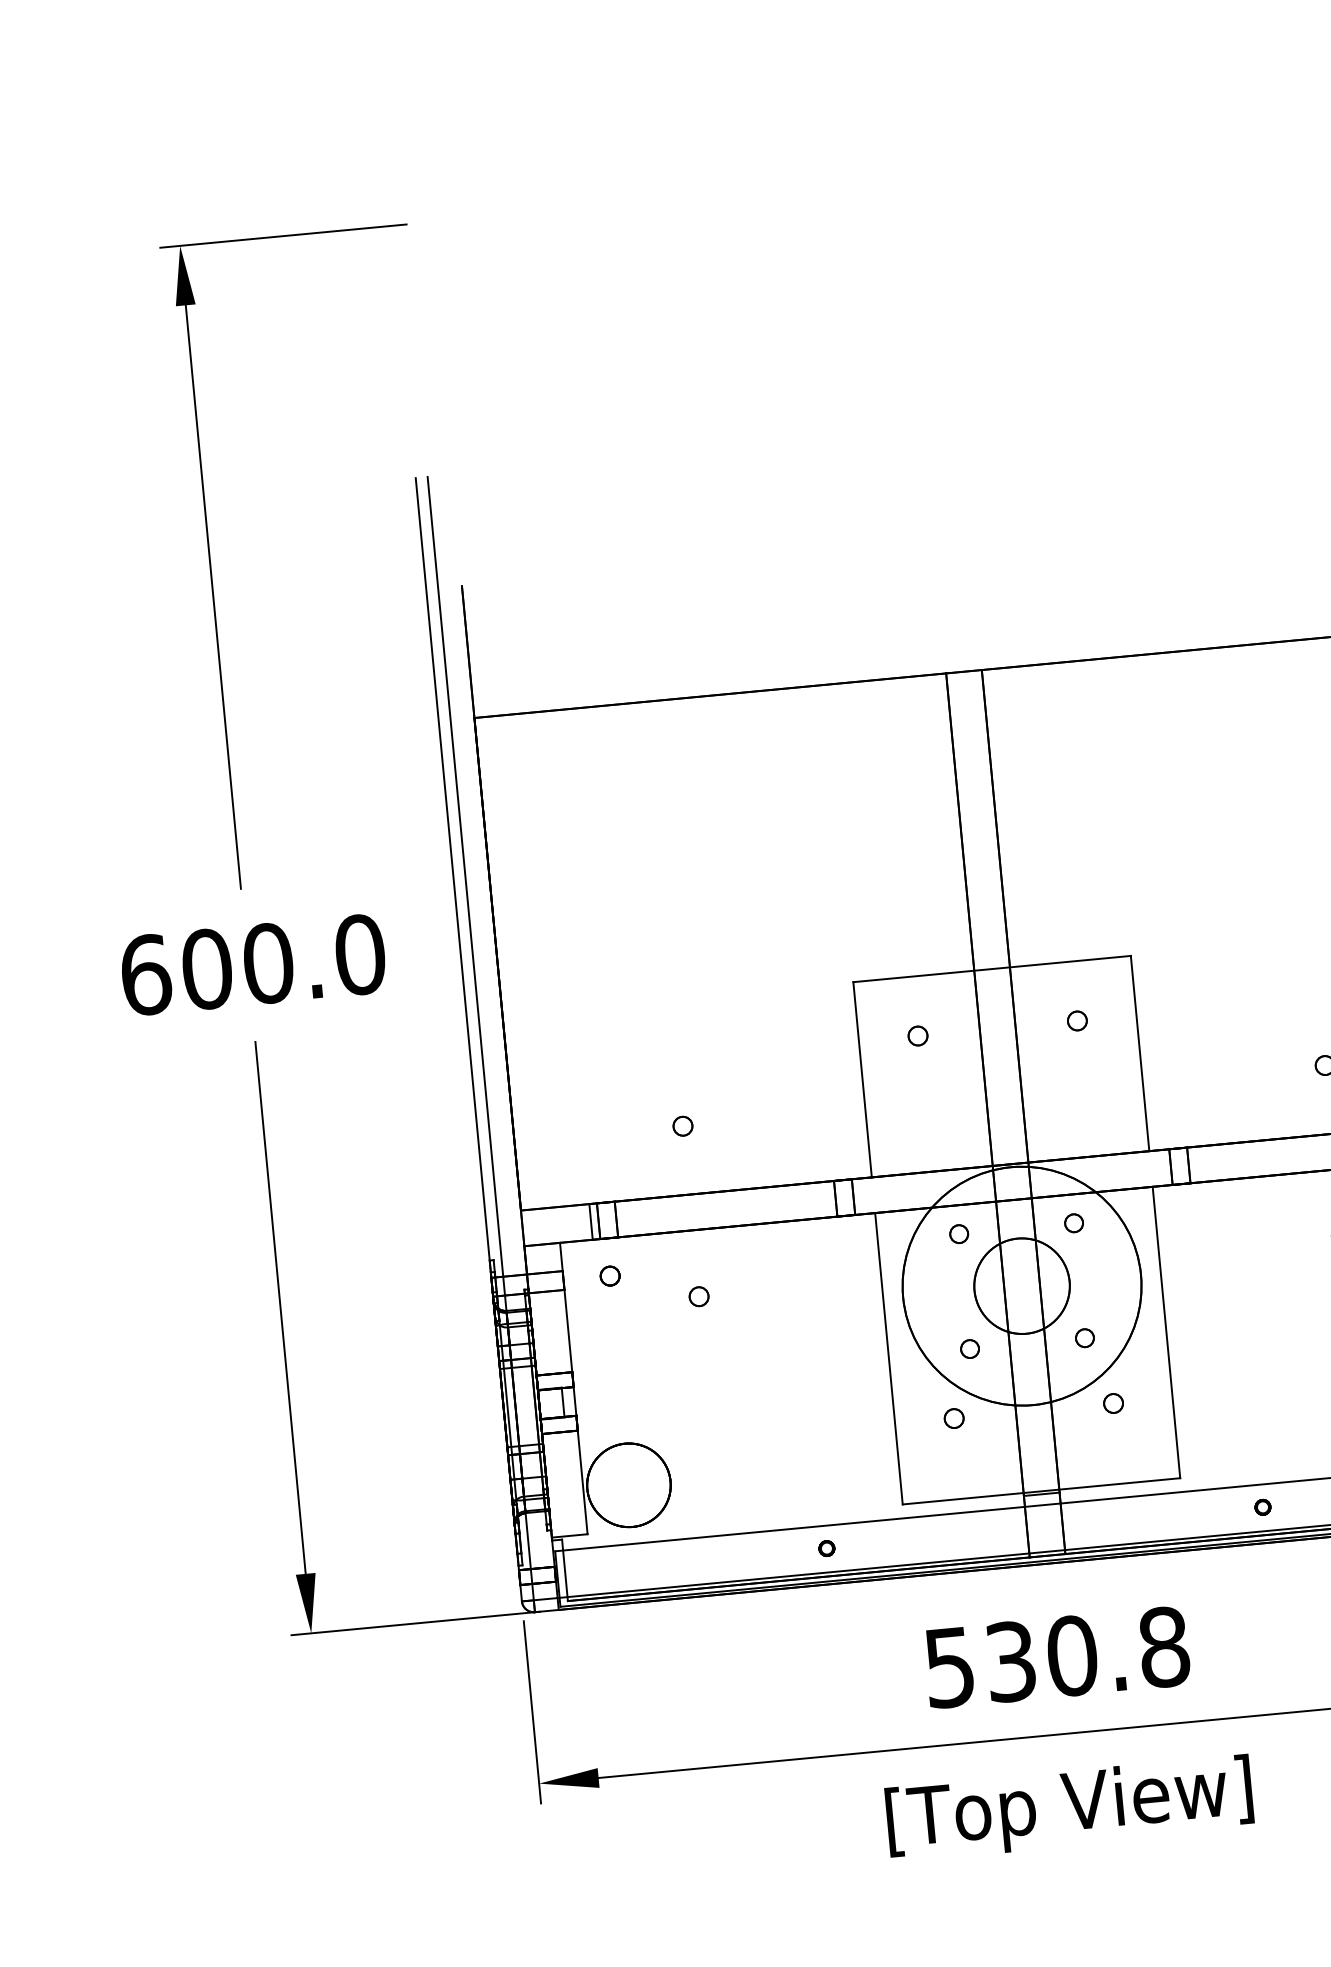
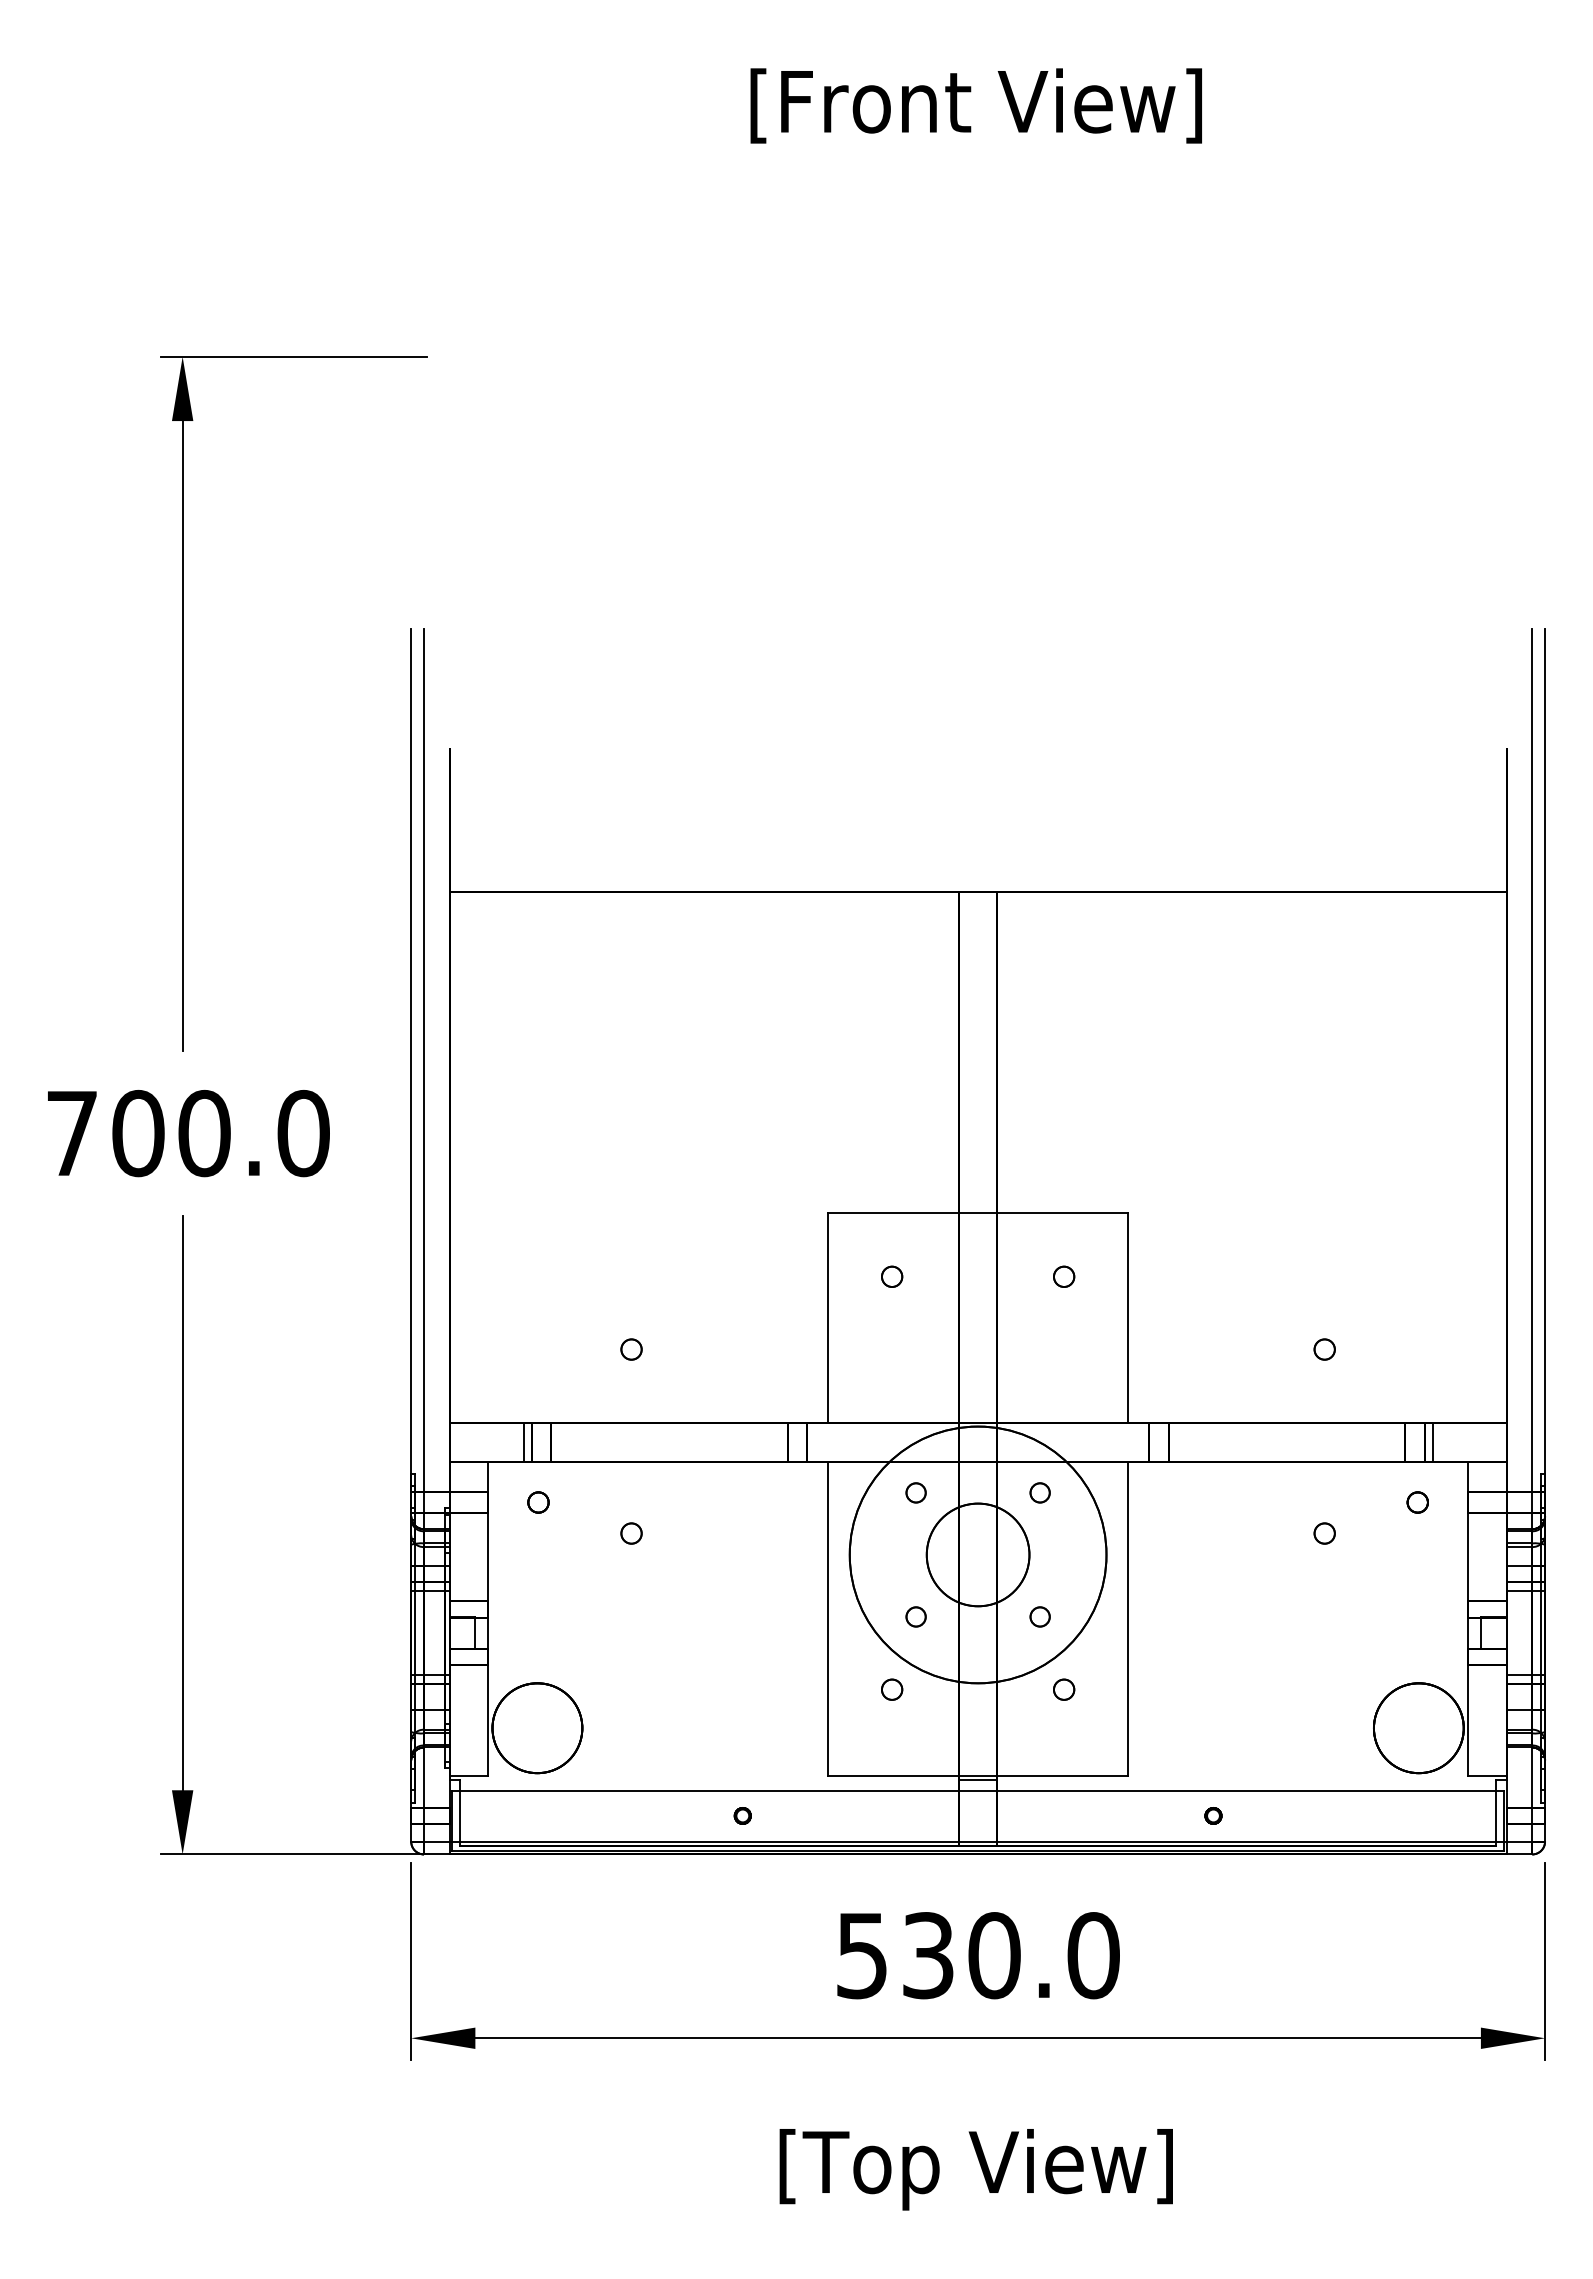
text: (146, 975) -> (72, 1133), 600.0 -> 700.0
text: (1164, 1647) -> (1093, 1955), 530.8 -> 530.0
text: (1068, 1808) -> (975, 2169), moved

